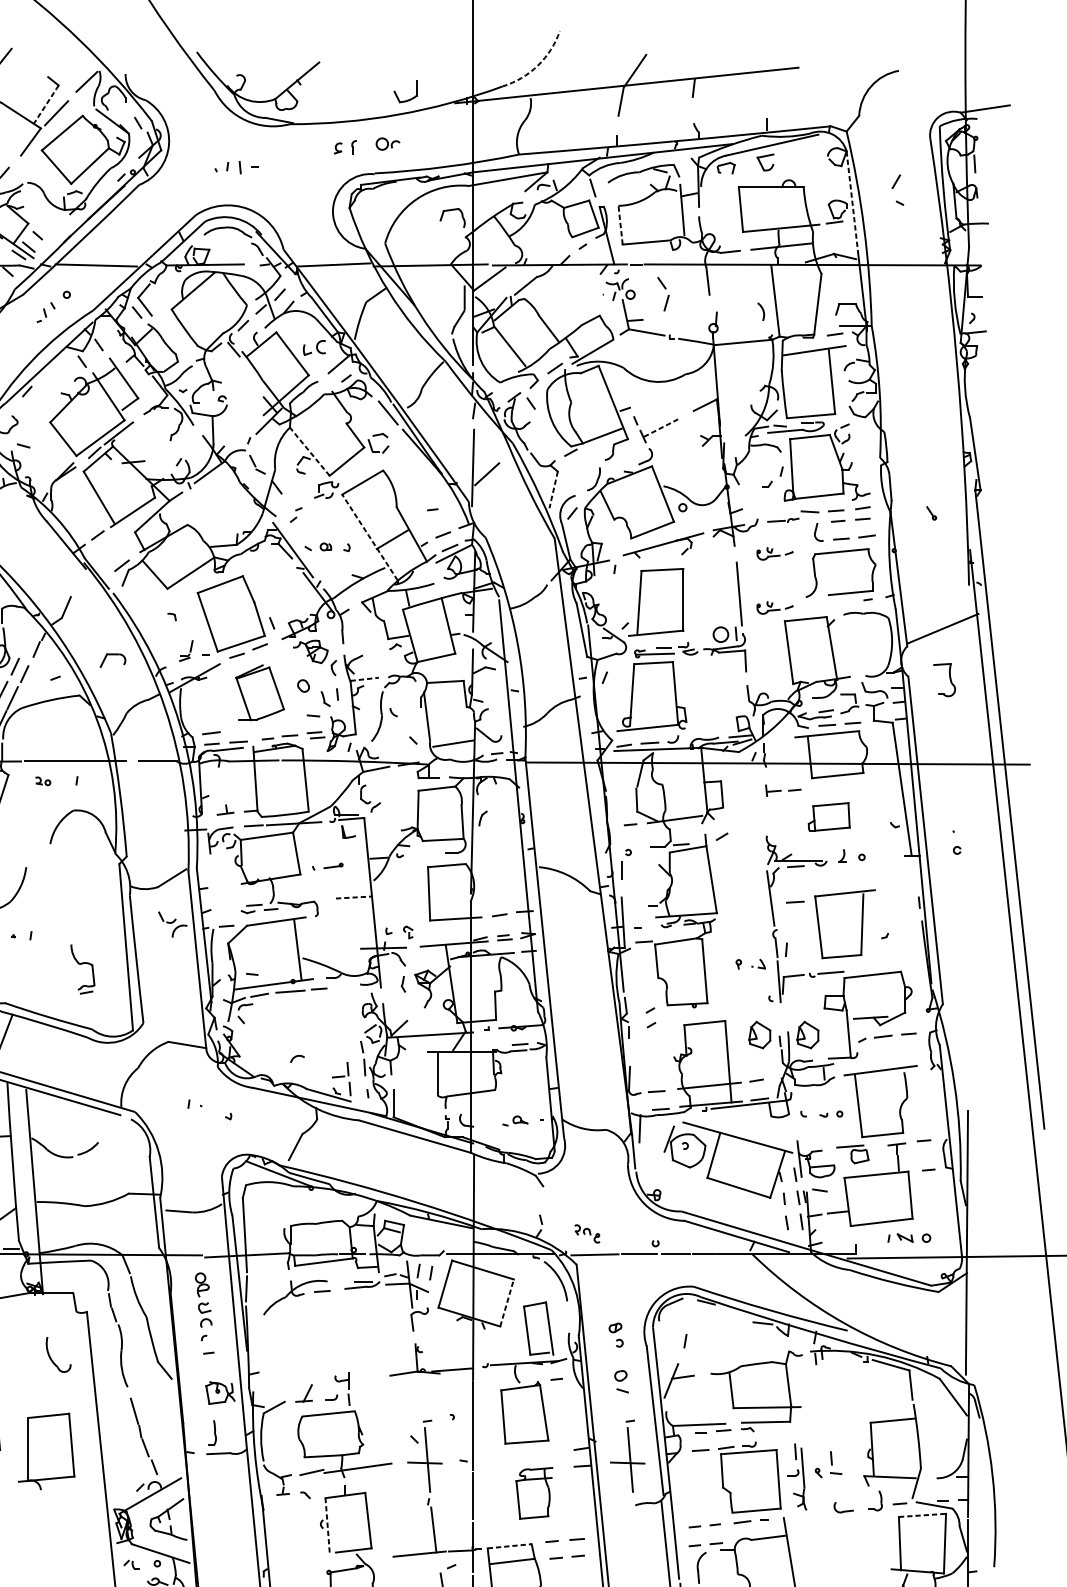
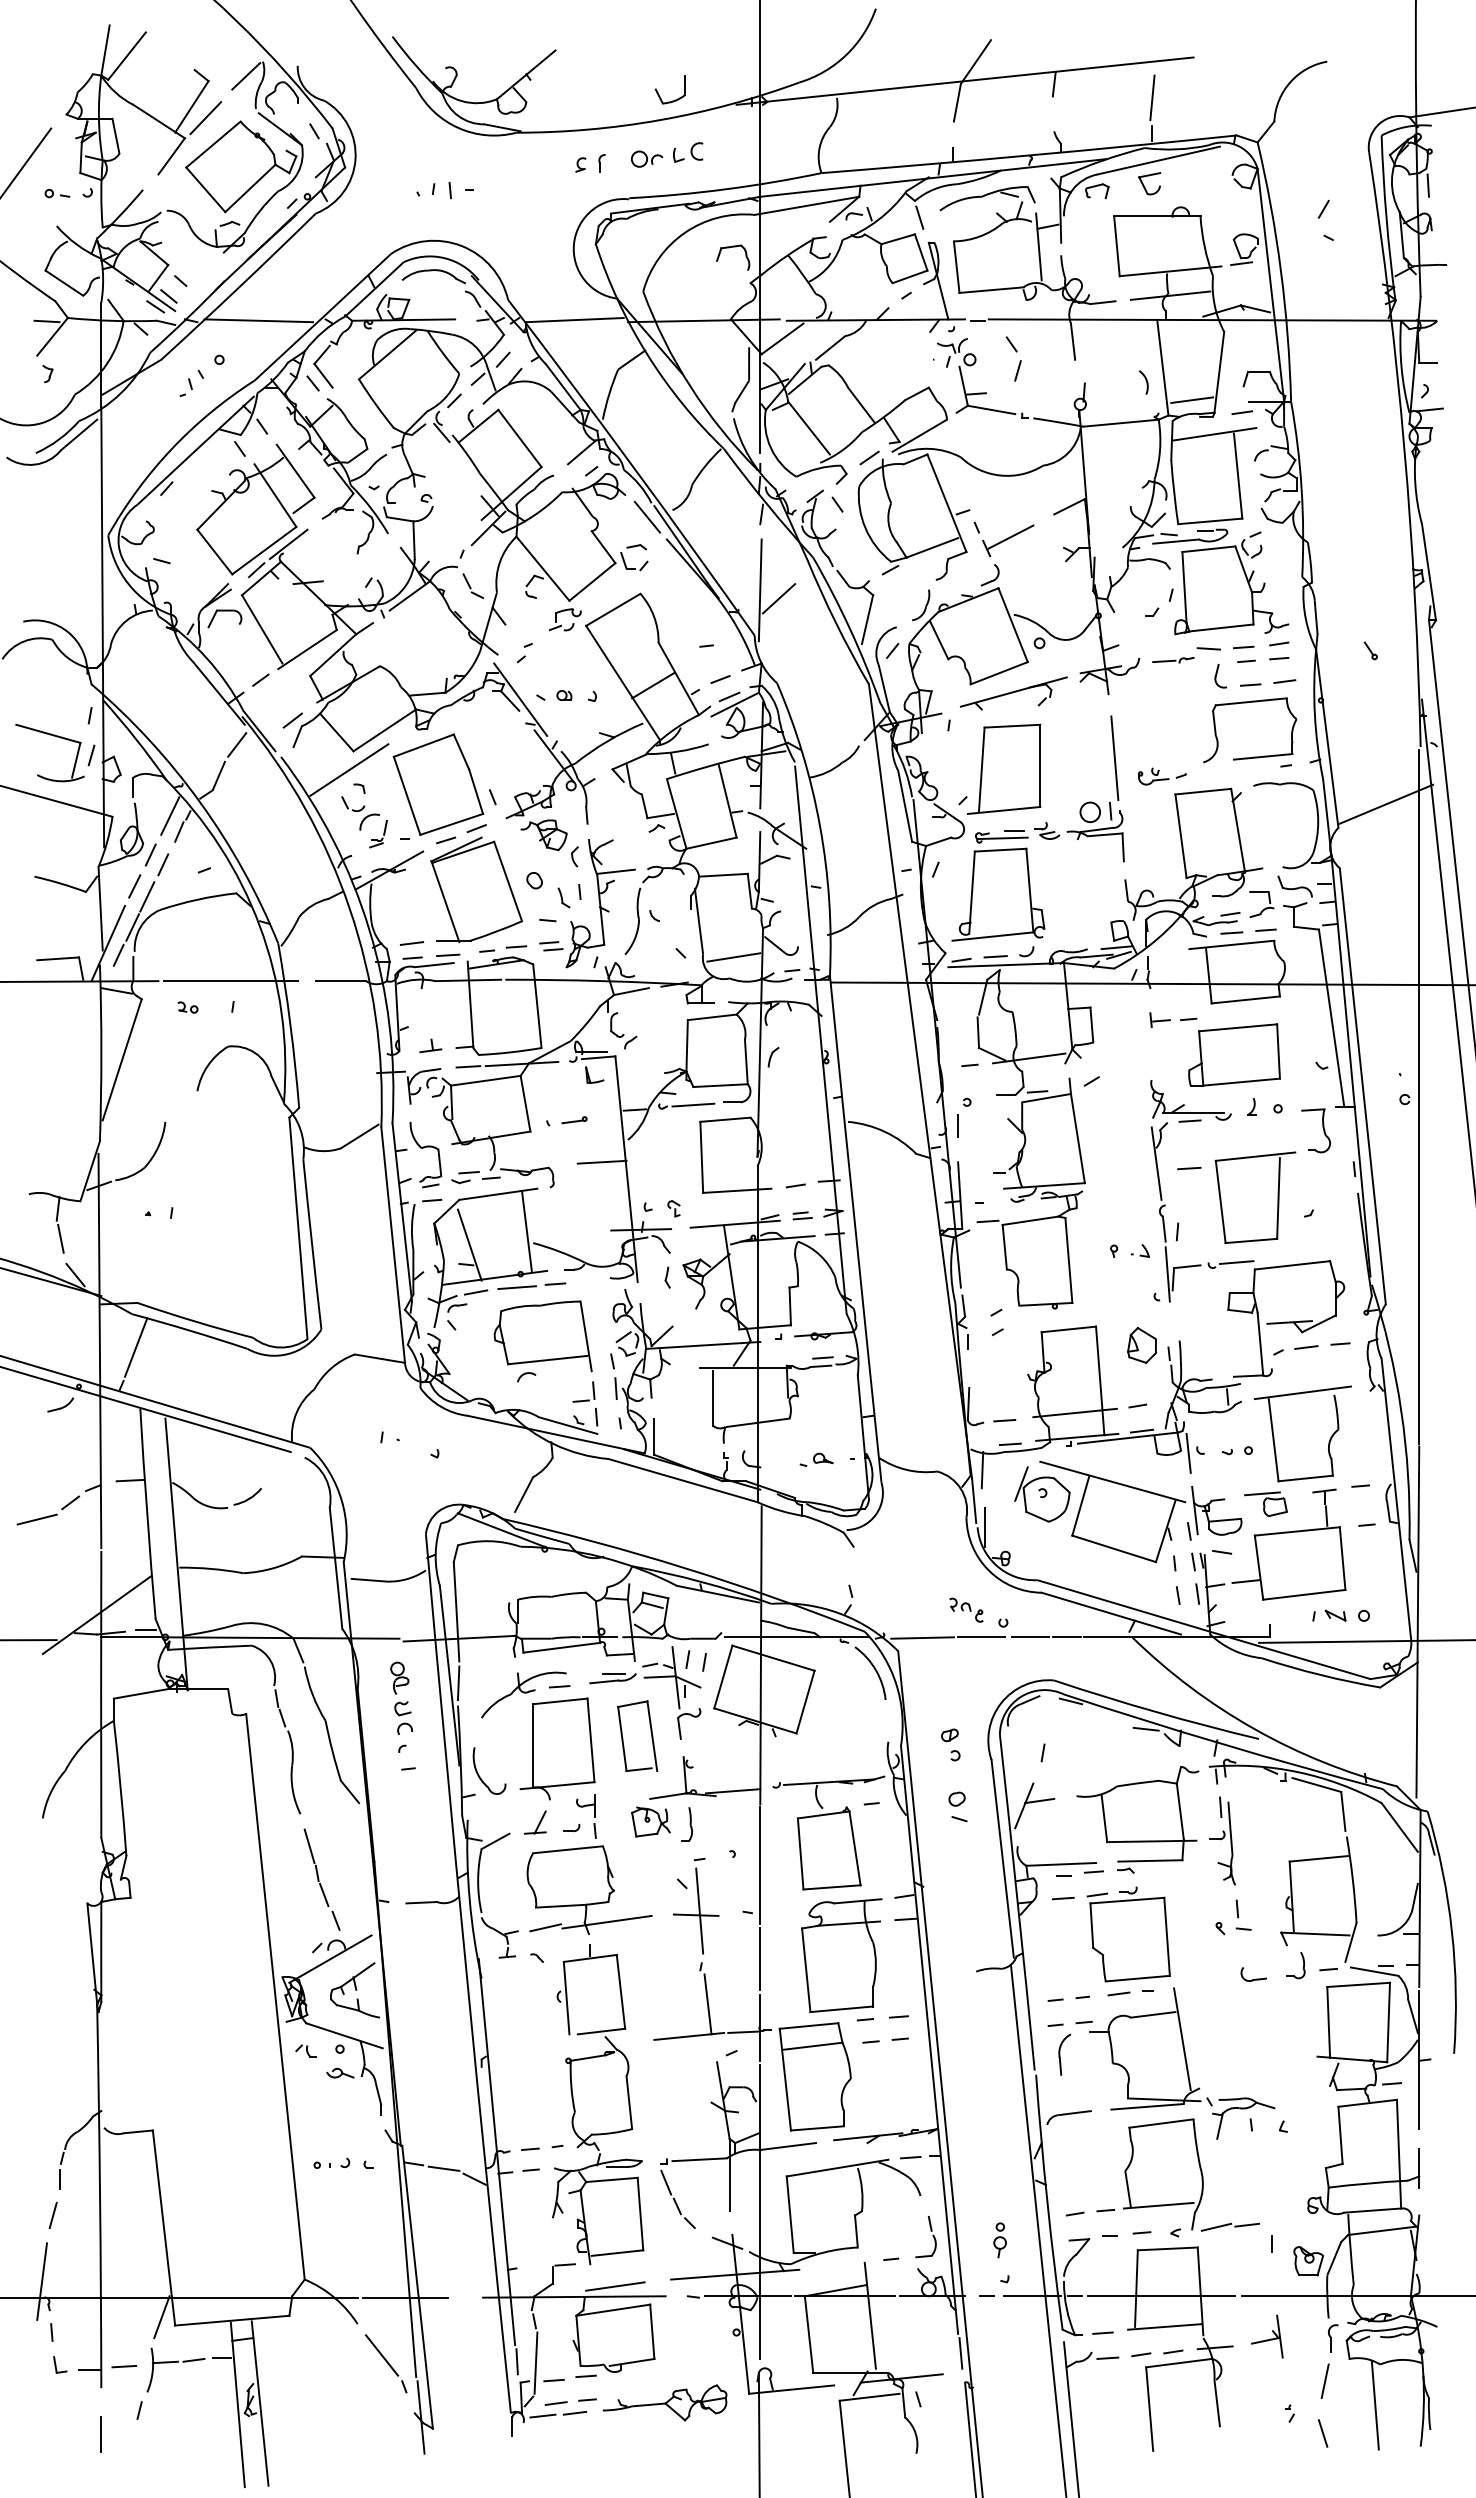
arc: (537, 65) -> (846, 54), dashed -> solid
line: (767, 97) -> (1152, 97), added
line: (45, 104) -> (191, 106), dashed -> solid
line: (852, 202) -> (1265, 237), dashed -> solid
line: (620, 225) -> (956, 267), dashed -> solid
line: (797, 324) -> (1192, 399), added
part: (314, 347) -> (688, 152), moved
line: (661, 428) -> (1010, 537), dashed -> solid
line: (309, 451) -> (542, 568), dashed -> solid
line: (553, 490) -> (867, 620), dashed -> solid
line: (369, 537) -> (622, 682), dashed -> solid
part: (775, 553) -> (1162, 704), removed
line: (80, 583) -> (237, 744), added
line: (164, 602) -> (349, 769), added
line: (30, 637) -> (170, 815), added
part: (112, 655) -> (224, 611), moved
part: (949, 677) -> (1322, 1127), moved
line: (365, 679) -> (616, 871), dashed -> solid
part: (259, 692) -> (476, 889), size x1.43
part: (829, 816) -> (1234, 1054), size x1.67
line: (968, 848) -> (1419, 1096), added
line: (422, 854) -> (693, 1104), added
line: (354, 897) -> (602, 1162), dashed -> solid
part: (172, 924) -> (360, 813), moved
line: (254, 959) -> (469, 1244), added
part: (81, 964) -> (424, 1148), moved
part: (309, 1028) -> (542, 1336), added
part: (807, 1034) -> (1205, 1344), removed
line: (794, 1115) -> (1188, 1452), added
line: (641, 1171) -> (984, 1526), added
part: (587, 1233) -> (966, 1609), moved
line: (507, 1303) -> (805, 1702), dashed -> solid
part: (548, 1325) -> (650, 1732), moved
part: (51, 1358) -> (480, 1776), moved
part: (220, 1392) -> (650, 1821), moved
part: (211, 1433) -> (686, 1824), moved
part: (46, 1451) -> (557, 1748), moved
part: (627, 1455) -> (966, 1905), removed
part: (796, 1476) -> (1222, 1840), moved
part: (534, 1493) -> (841, 1955), size x1.67
line: (923, 1515) -> (1359, 1984), dashed -> solid
line: (327, 1524) -> (566, 1997), dashed -> solid
line: (510, 1545) -> (809, 2025), dashed -> solid

